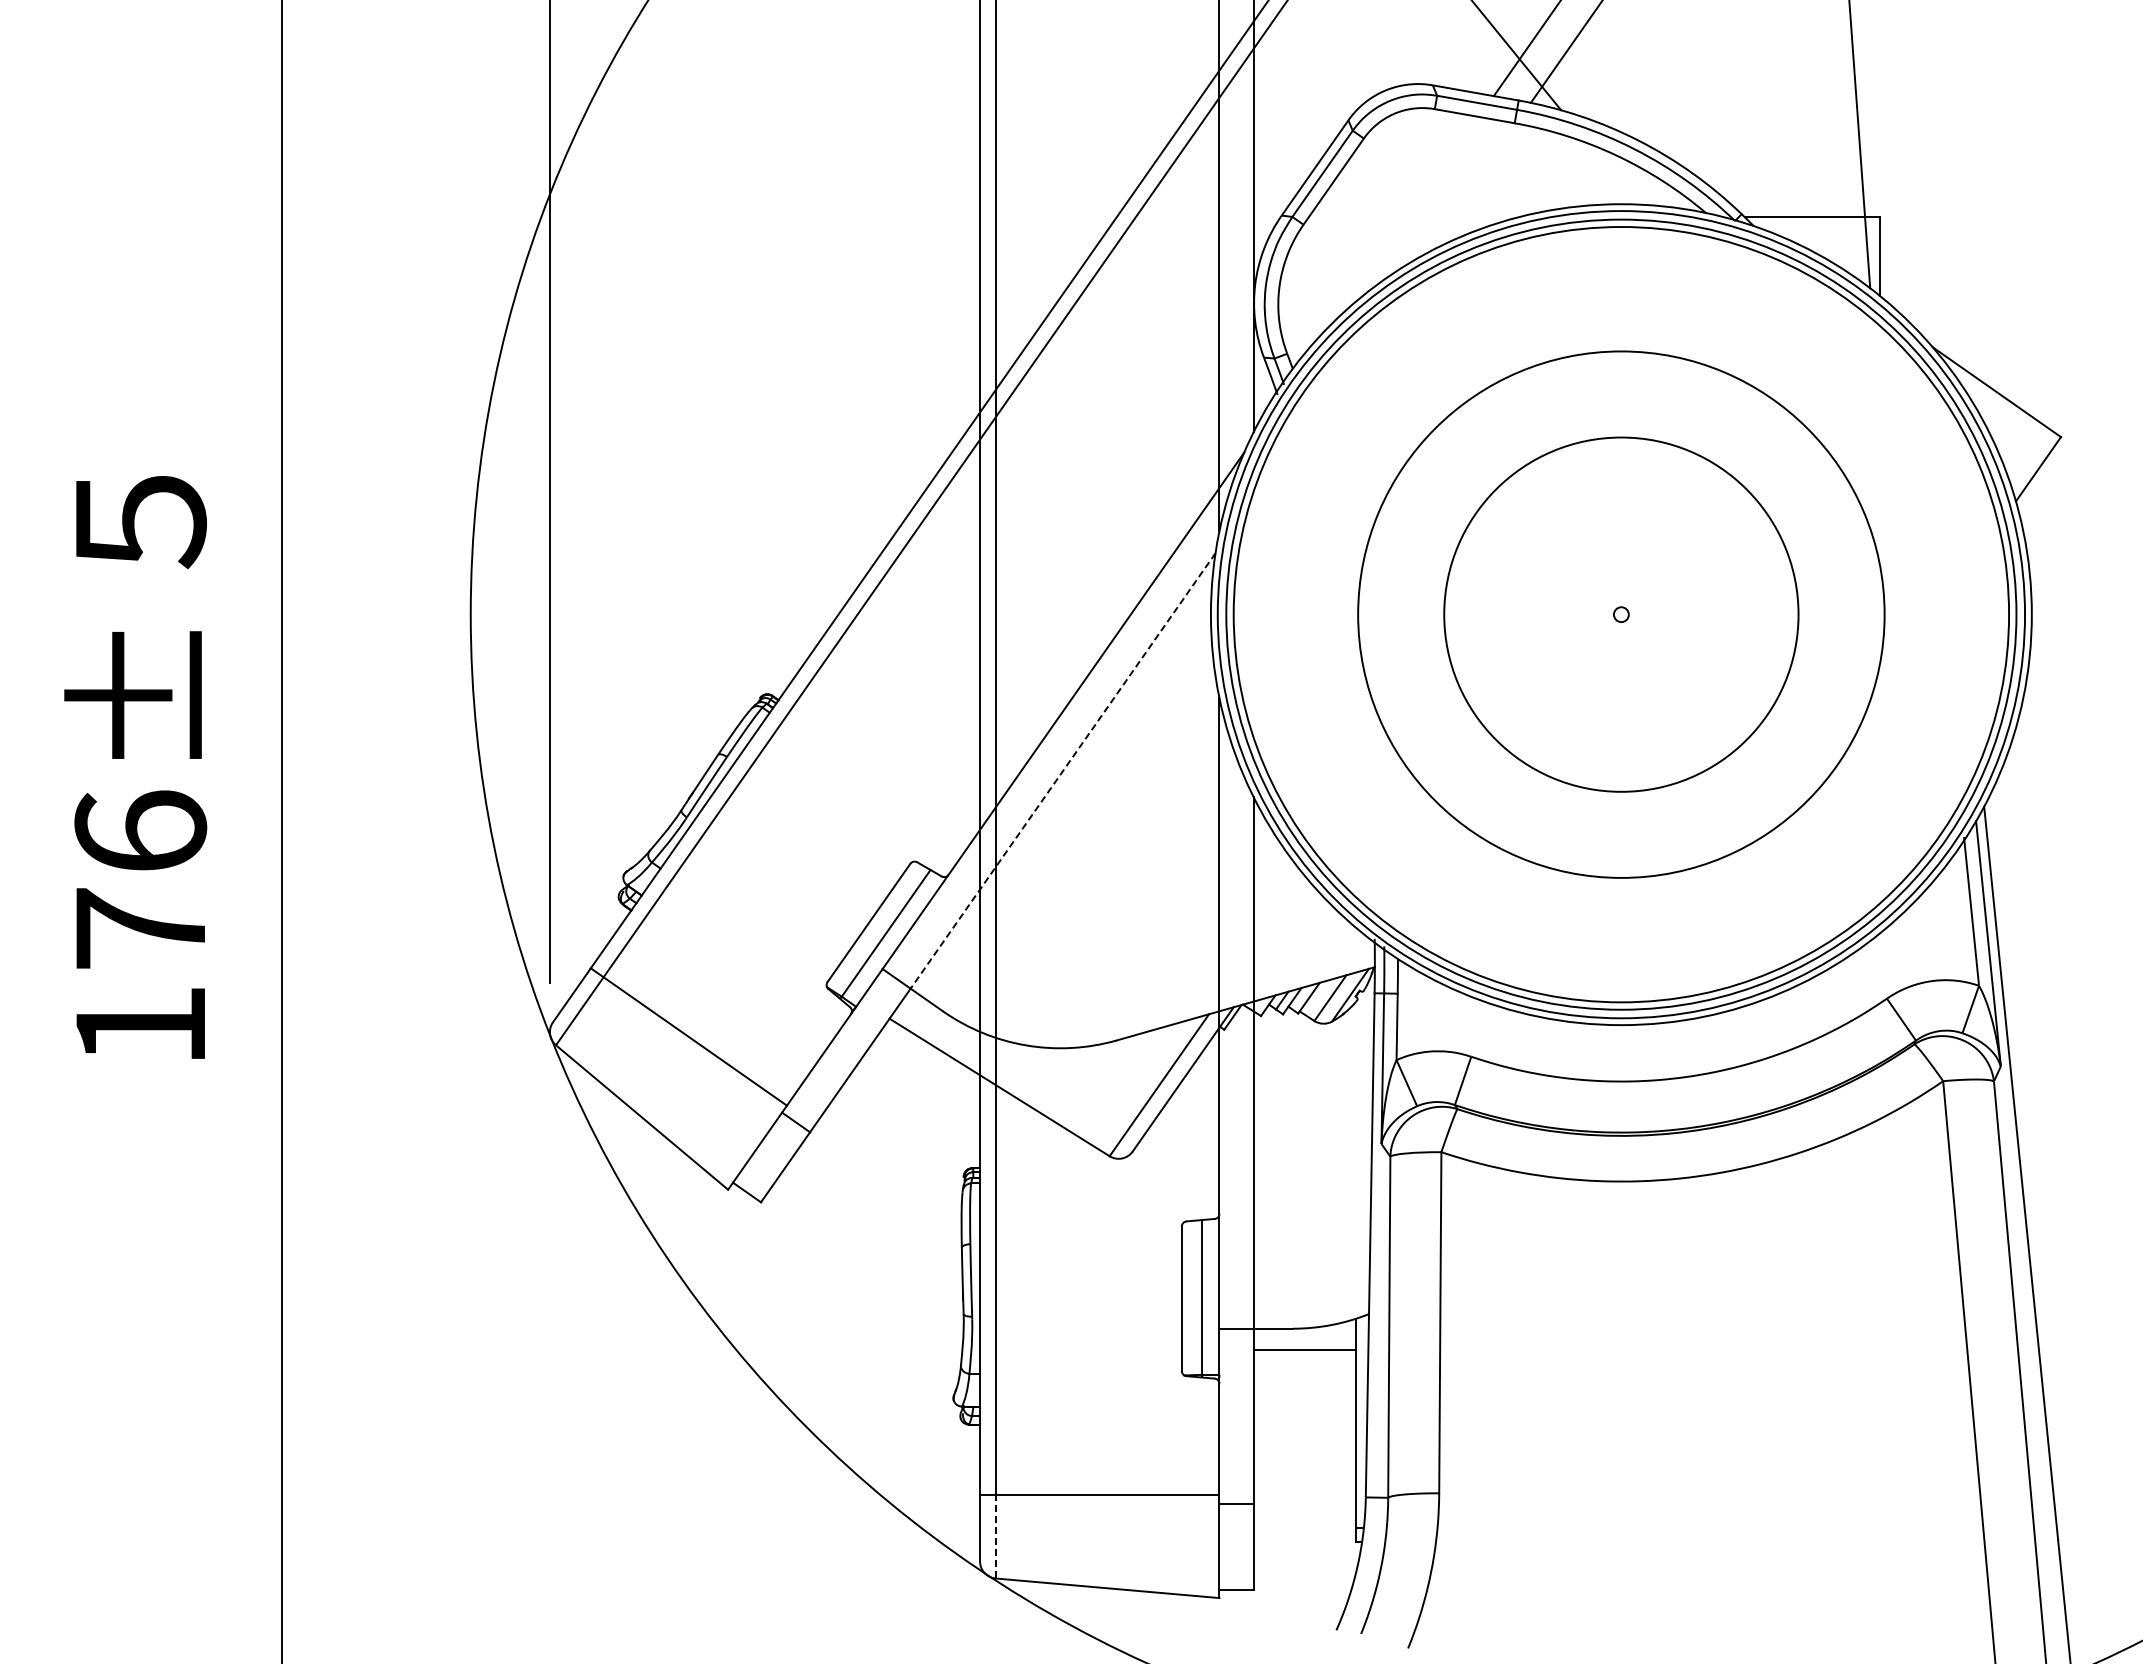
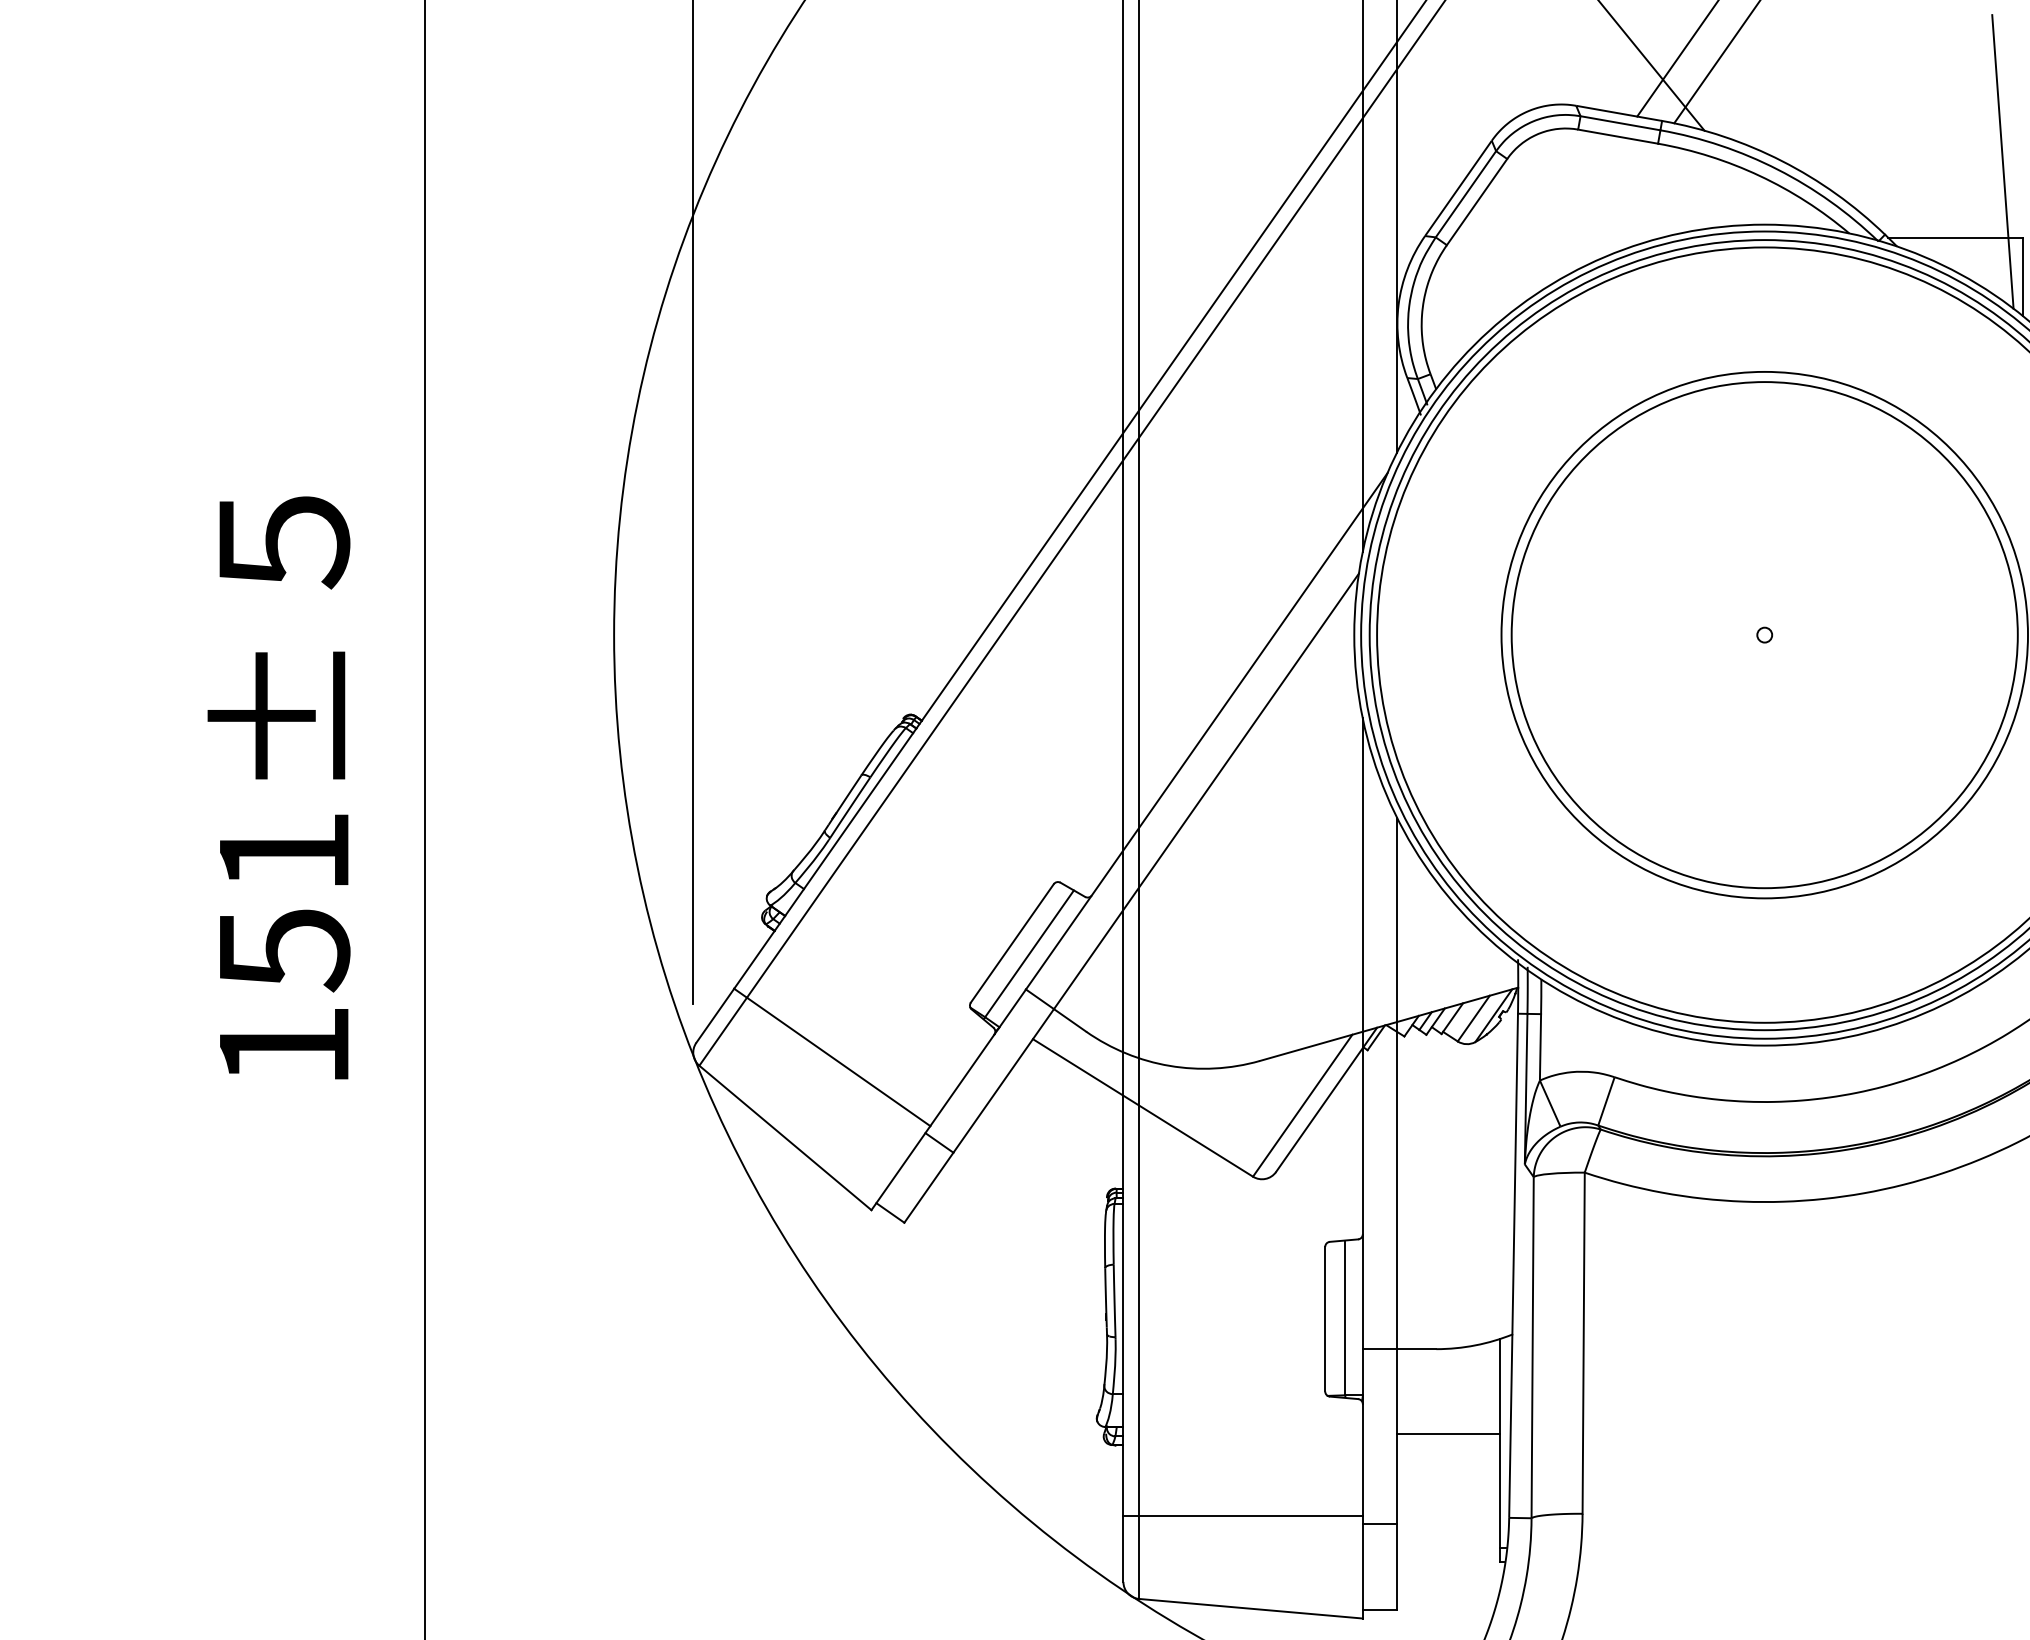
circle: (1621, 614) -> (1764, 634), size x1.43
line: (1063, 770) -> (1206, 790), dashed -> solid
text: (140, 881) -> (283, 901), 176± -> 151±
line: (1304, 1350) -> (1447, 1434), moved
line: (995, 1536) -> (1138, 1556), dashed -> solid

